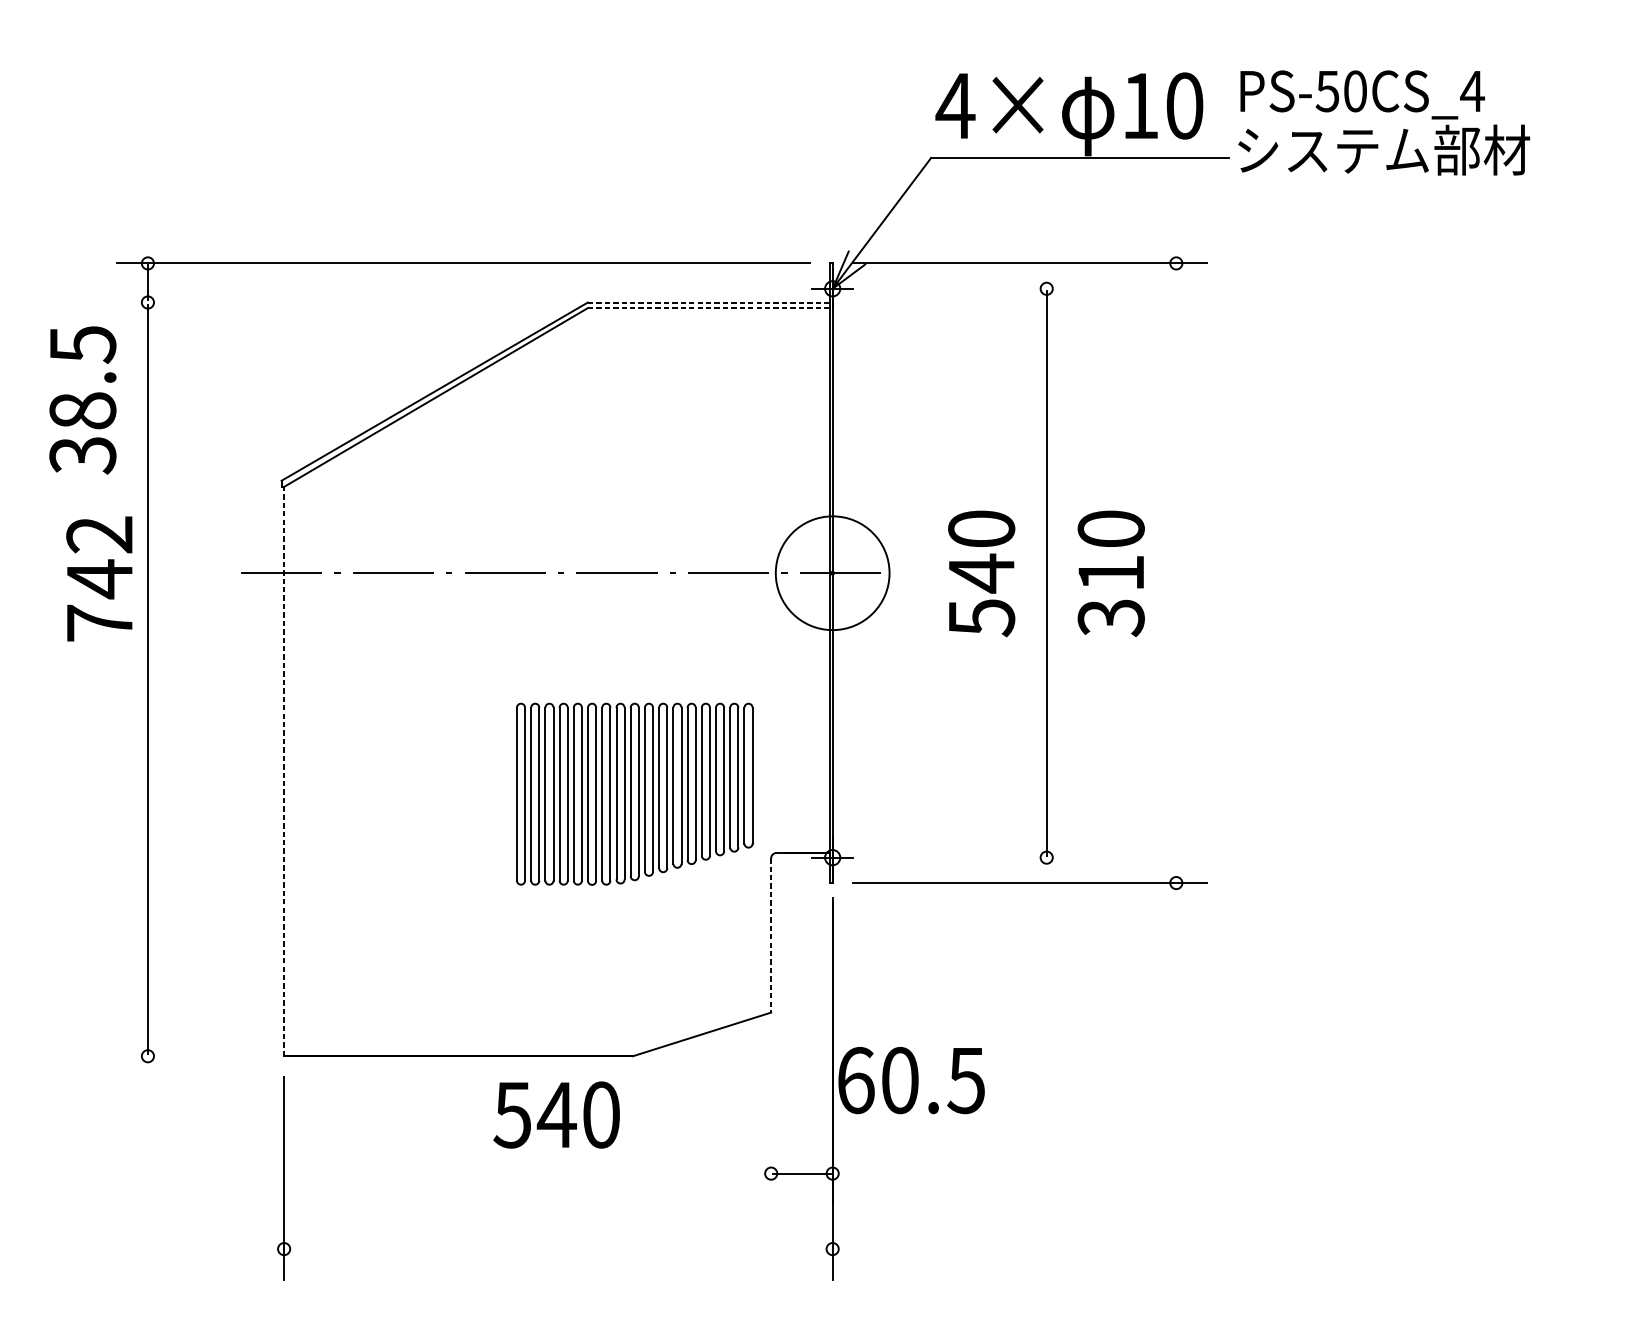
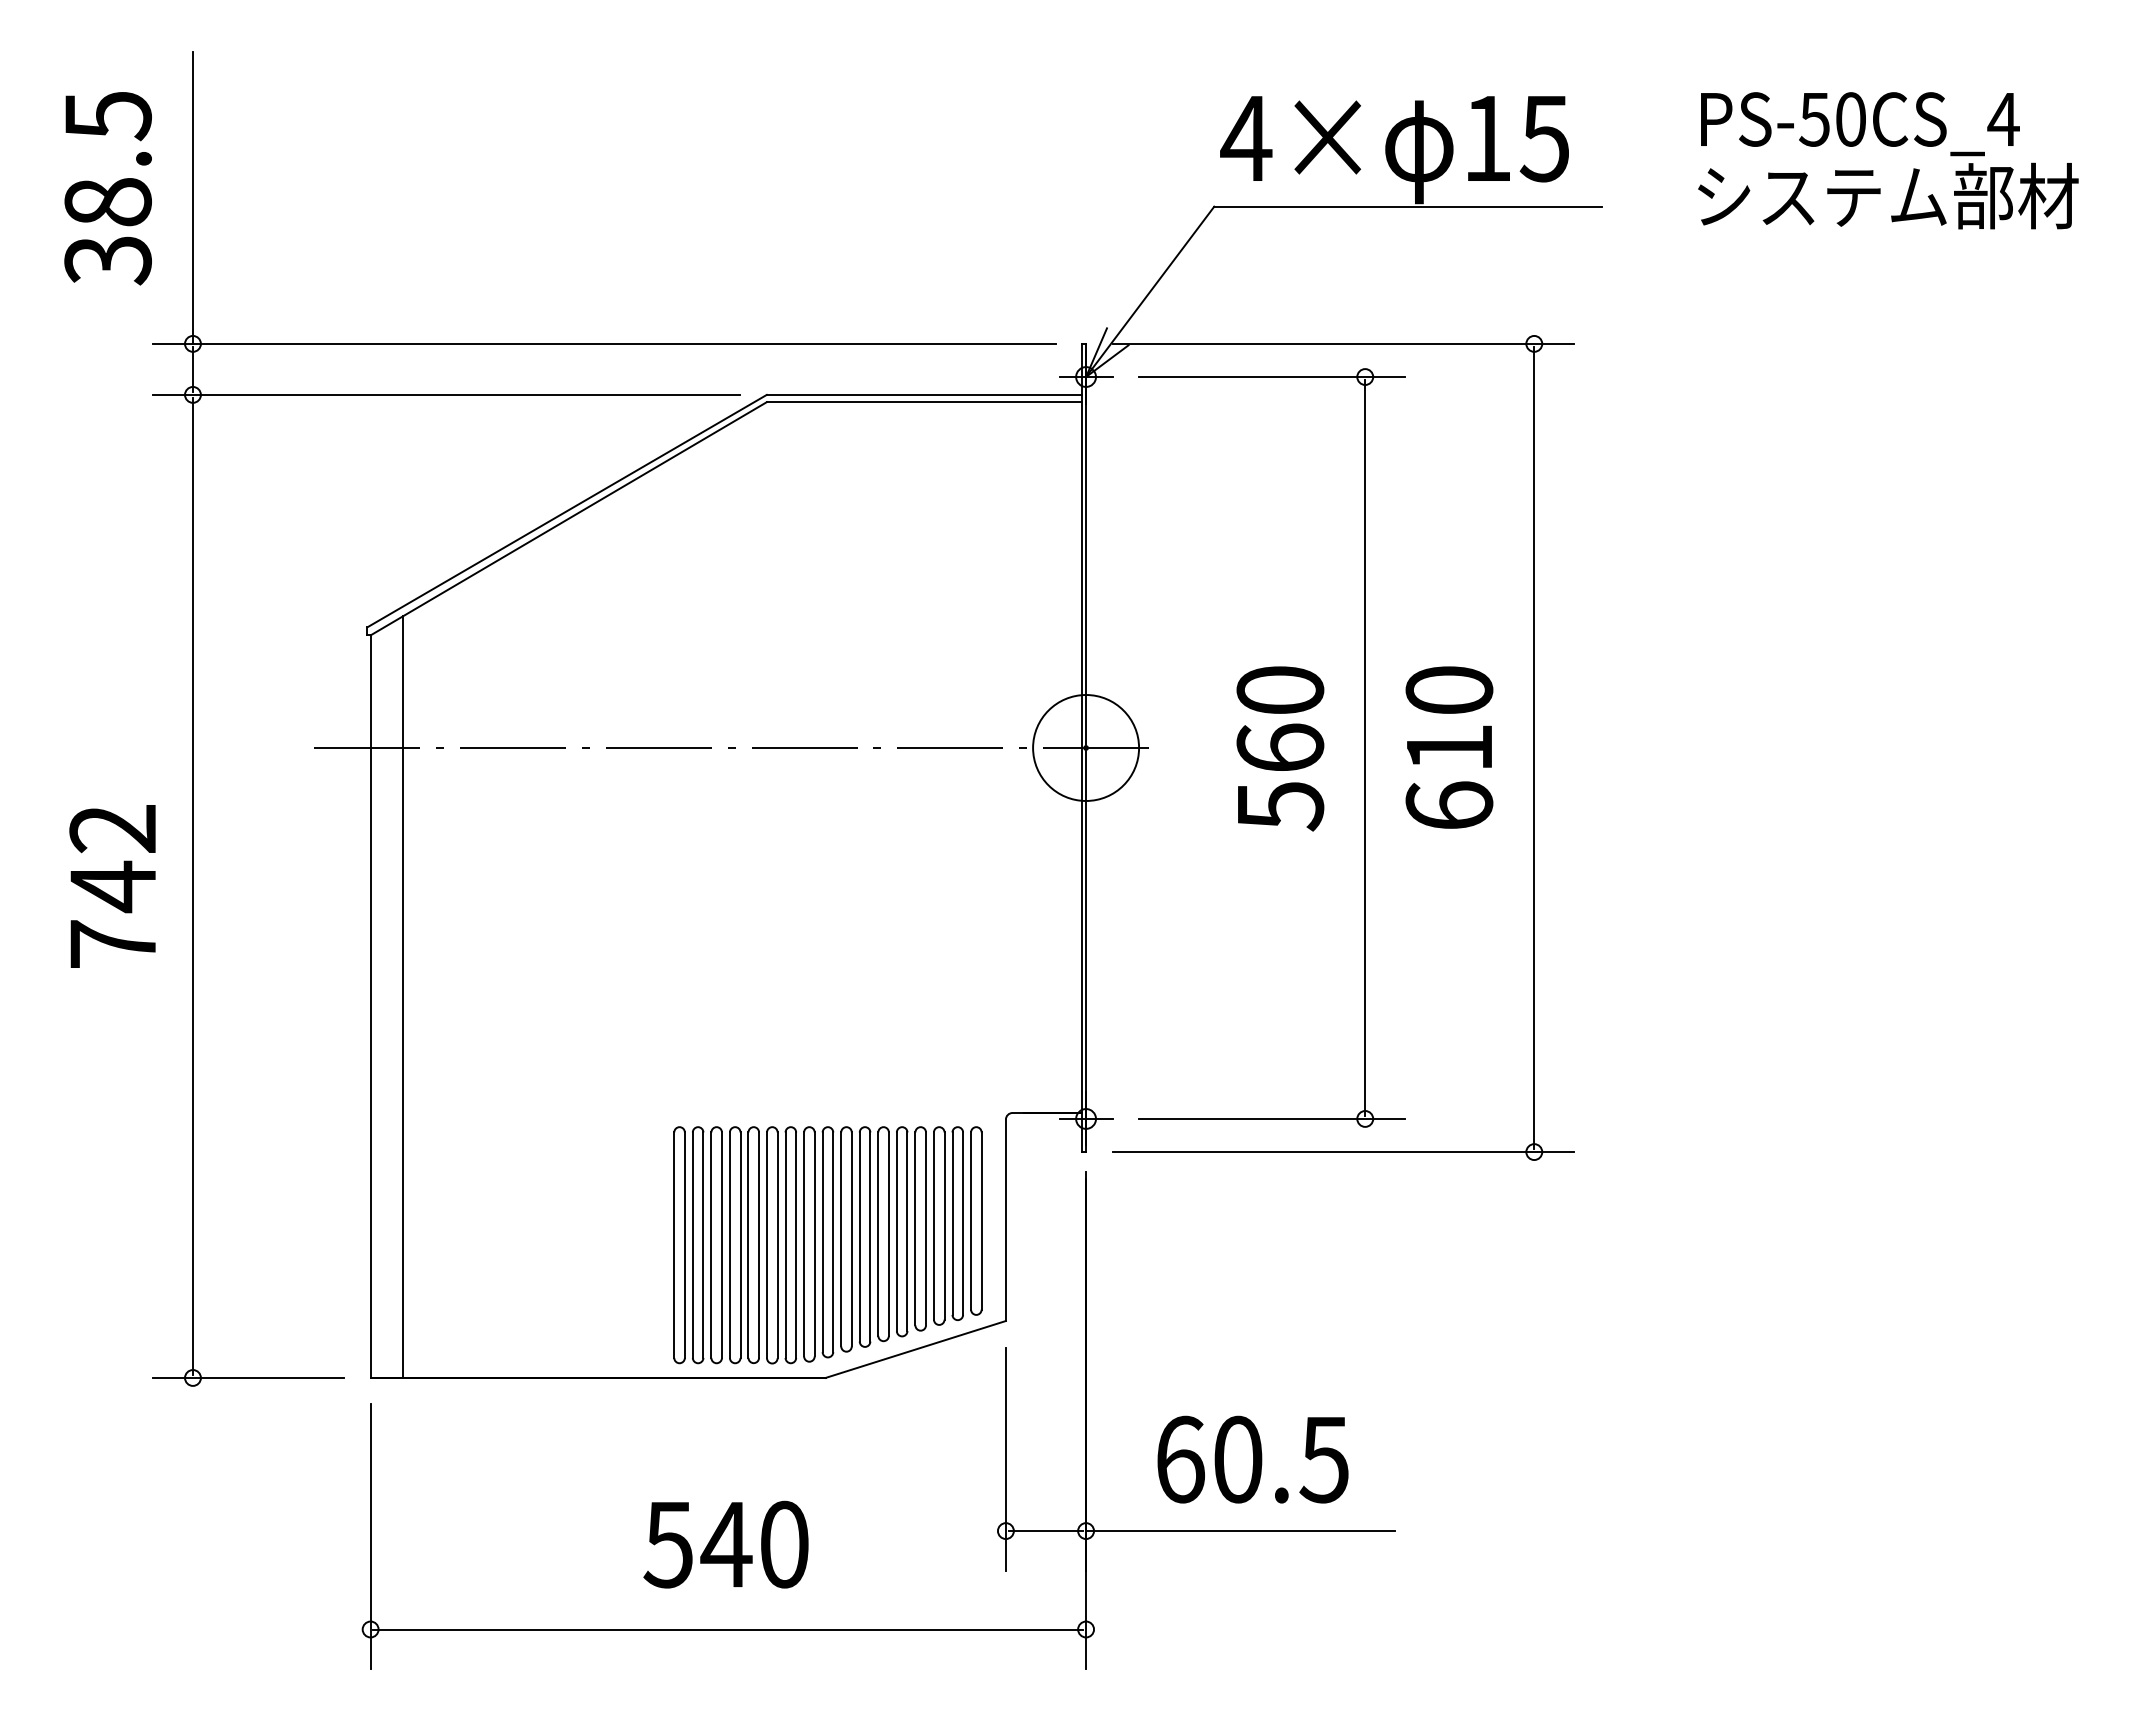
text: (1184, 105) -> (1544, 138), 10 -> 15
text: (1384, 122) -> (1888, 160), moved
line: (147, 151) -> (192, 197), added
line: (975, 289) -> (1272, 377), added
line: (342, 302) -> (446, 394), added
line: (708, 302) -> (924, 394), dashed -> solid
line: (708, 308) -> (924, 402), dashed -> solid
text: (82, 400) -> (107, 188), moved
circle: (833, 572) -> (1086, 747), size x0.71
line: (1176, 572) -> (1534, 747), added
text: (981, 573) -> (1280, 748), 540 -> 560
text: (99, 578) -> (112, 886), moved
text: (1111, 618) -> (1449, 806), 310 -> 610
line: (309, 763) -> (403, 996), added
line: (284, 771) -> (370, 1006), dashed -> solid
part: (634, 794) -> (827, 1245), moved
line: (975, 857) -> (1272, 1118), added
line: (770, 935) -> (1005, 1220), dashed -> solid
line: (190, 1055) -> (248, 1377), added
text: (911, 1080) -> (1252, 1459), moved
text: (556, 1114) -> (725, 1544), moved
line: (770, 1117) -> (1005, 1458), added
line: (951, 1173) -> (1240, 1531), added
line: (558, 1249) -> (728, 1629), added

